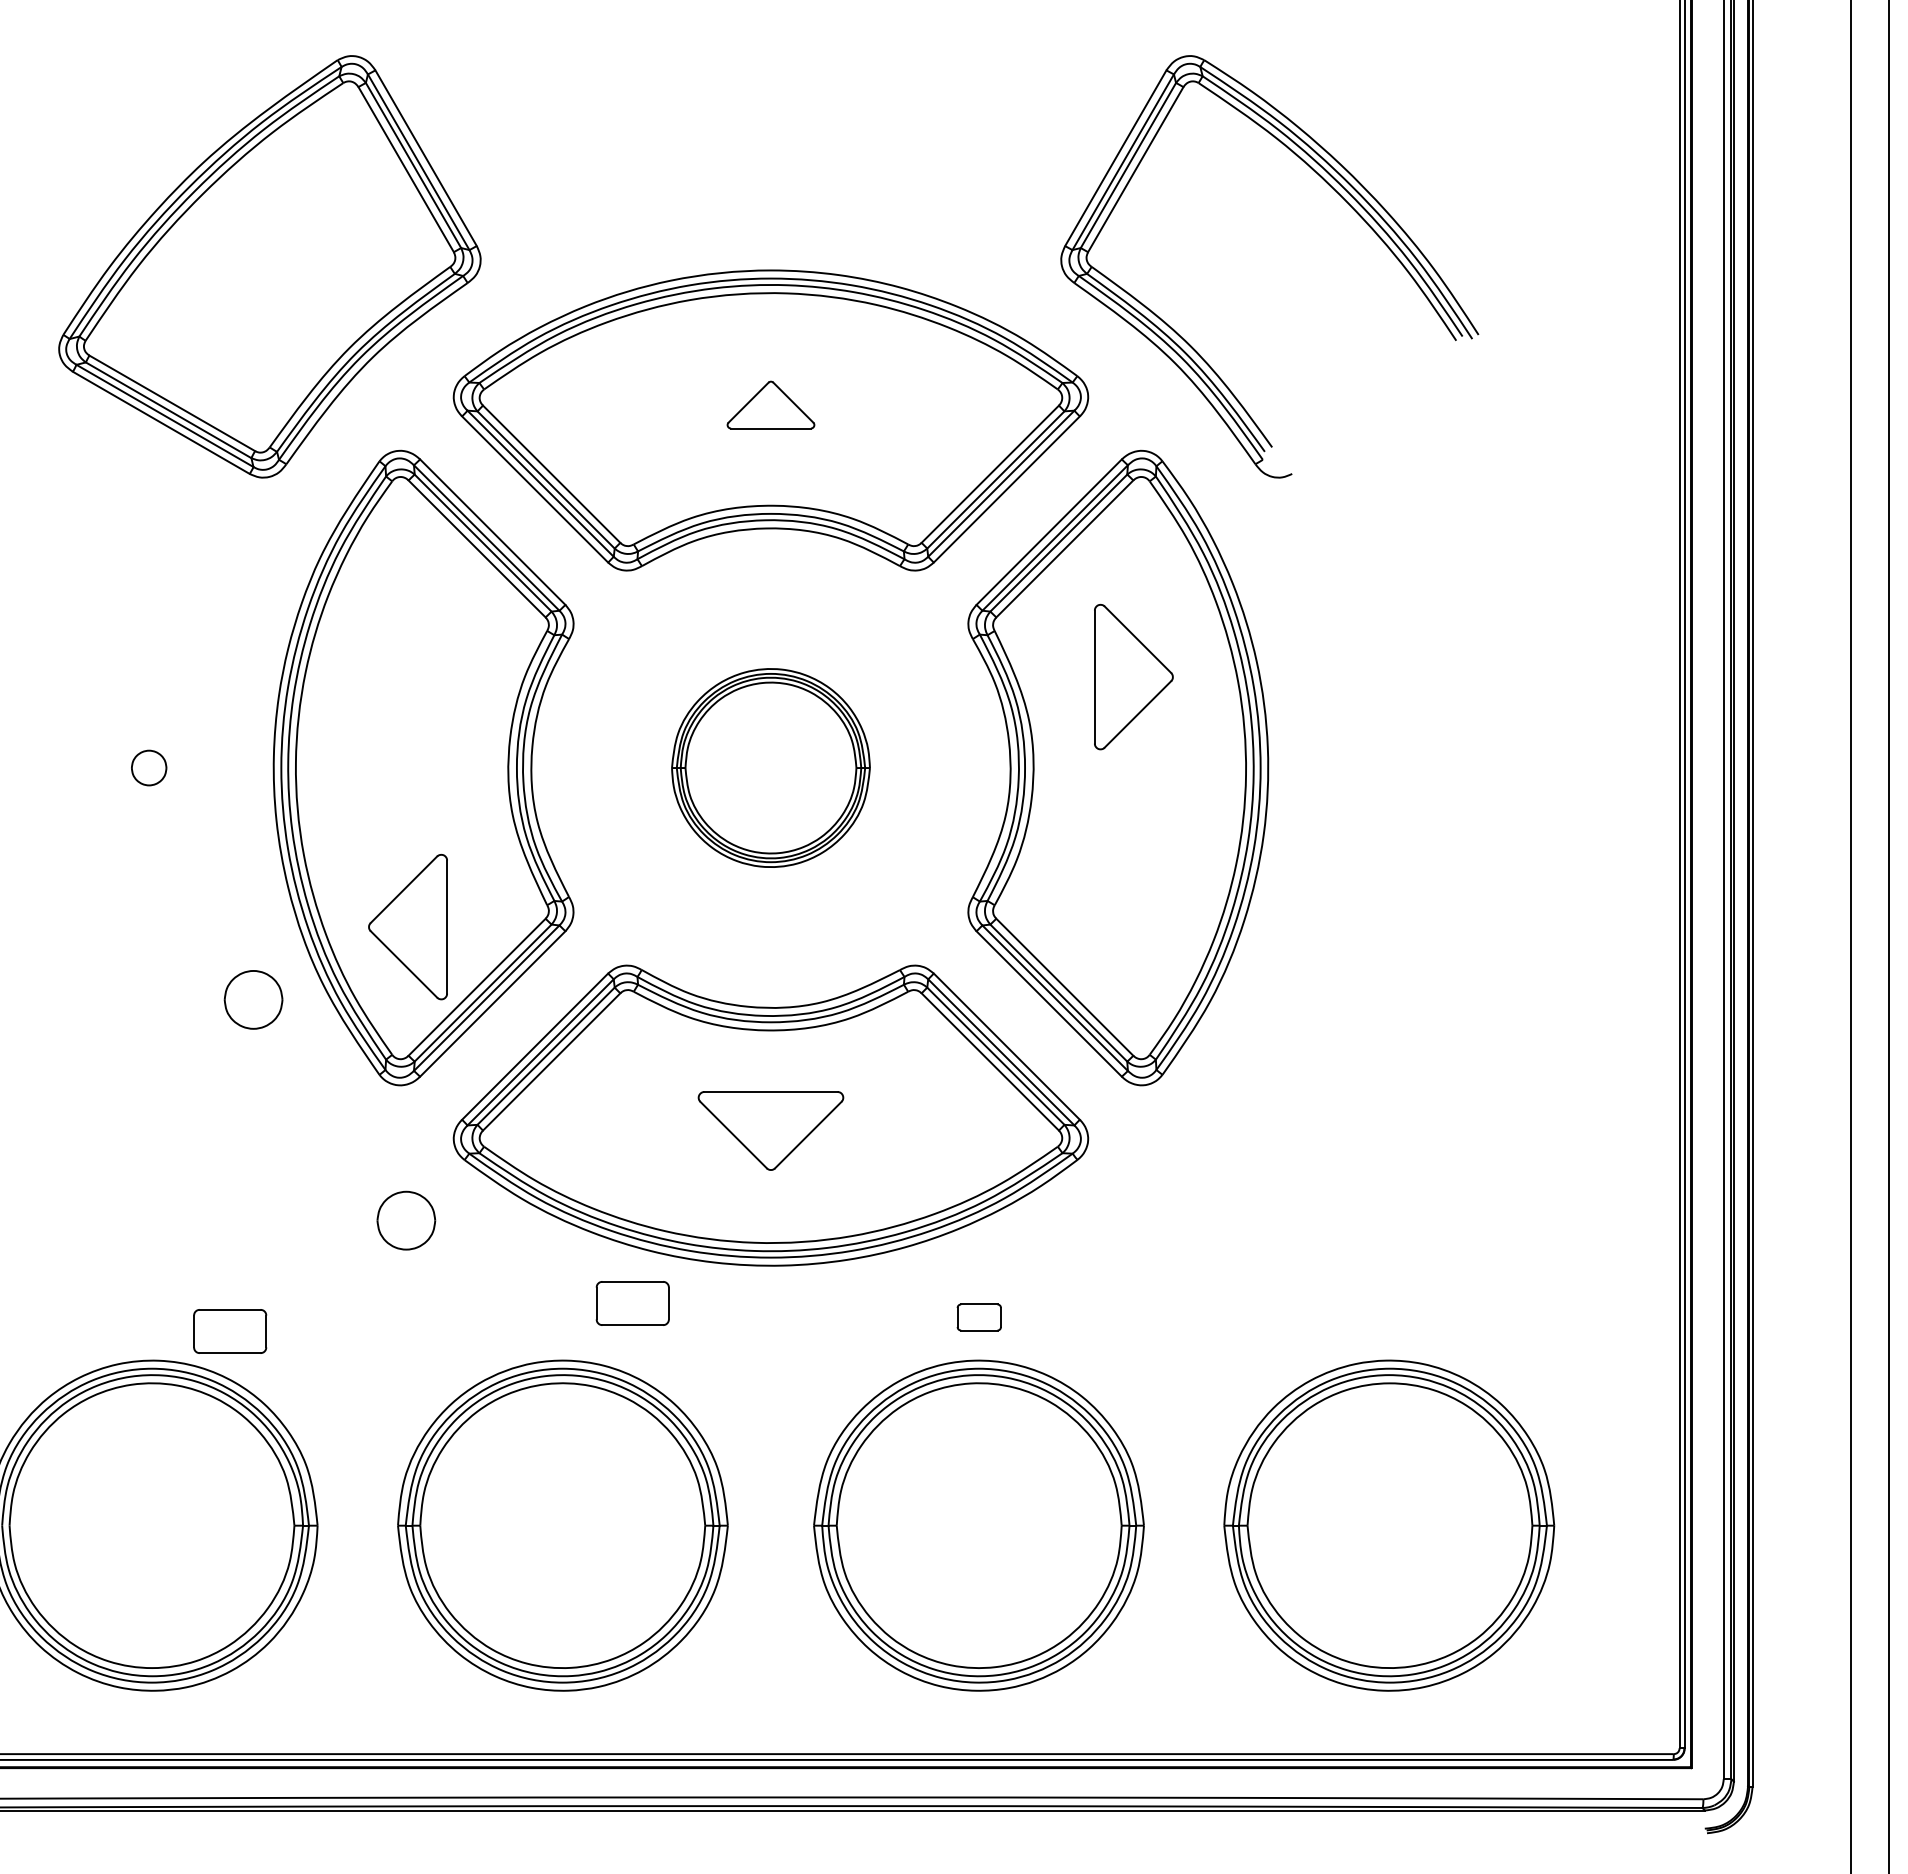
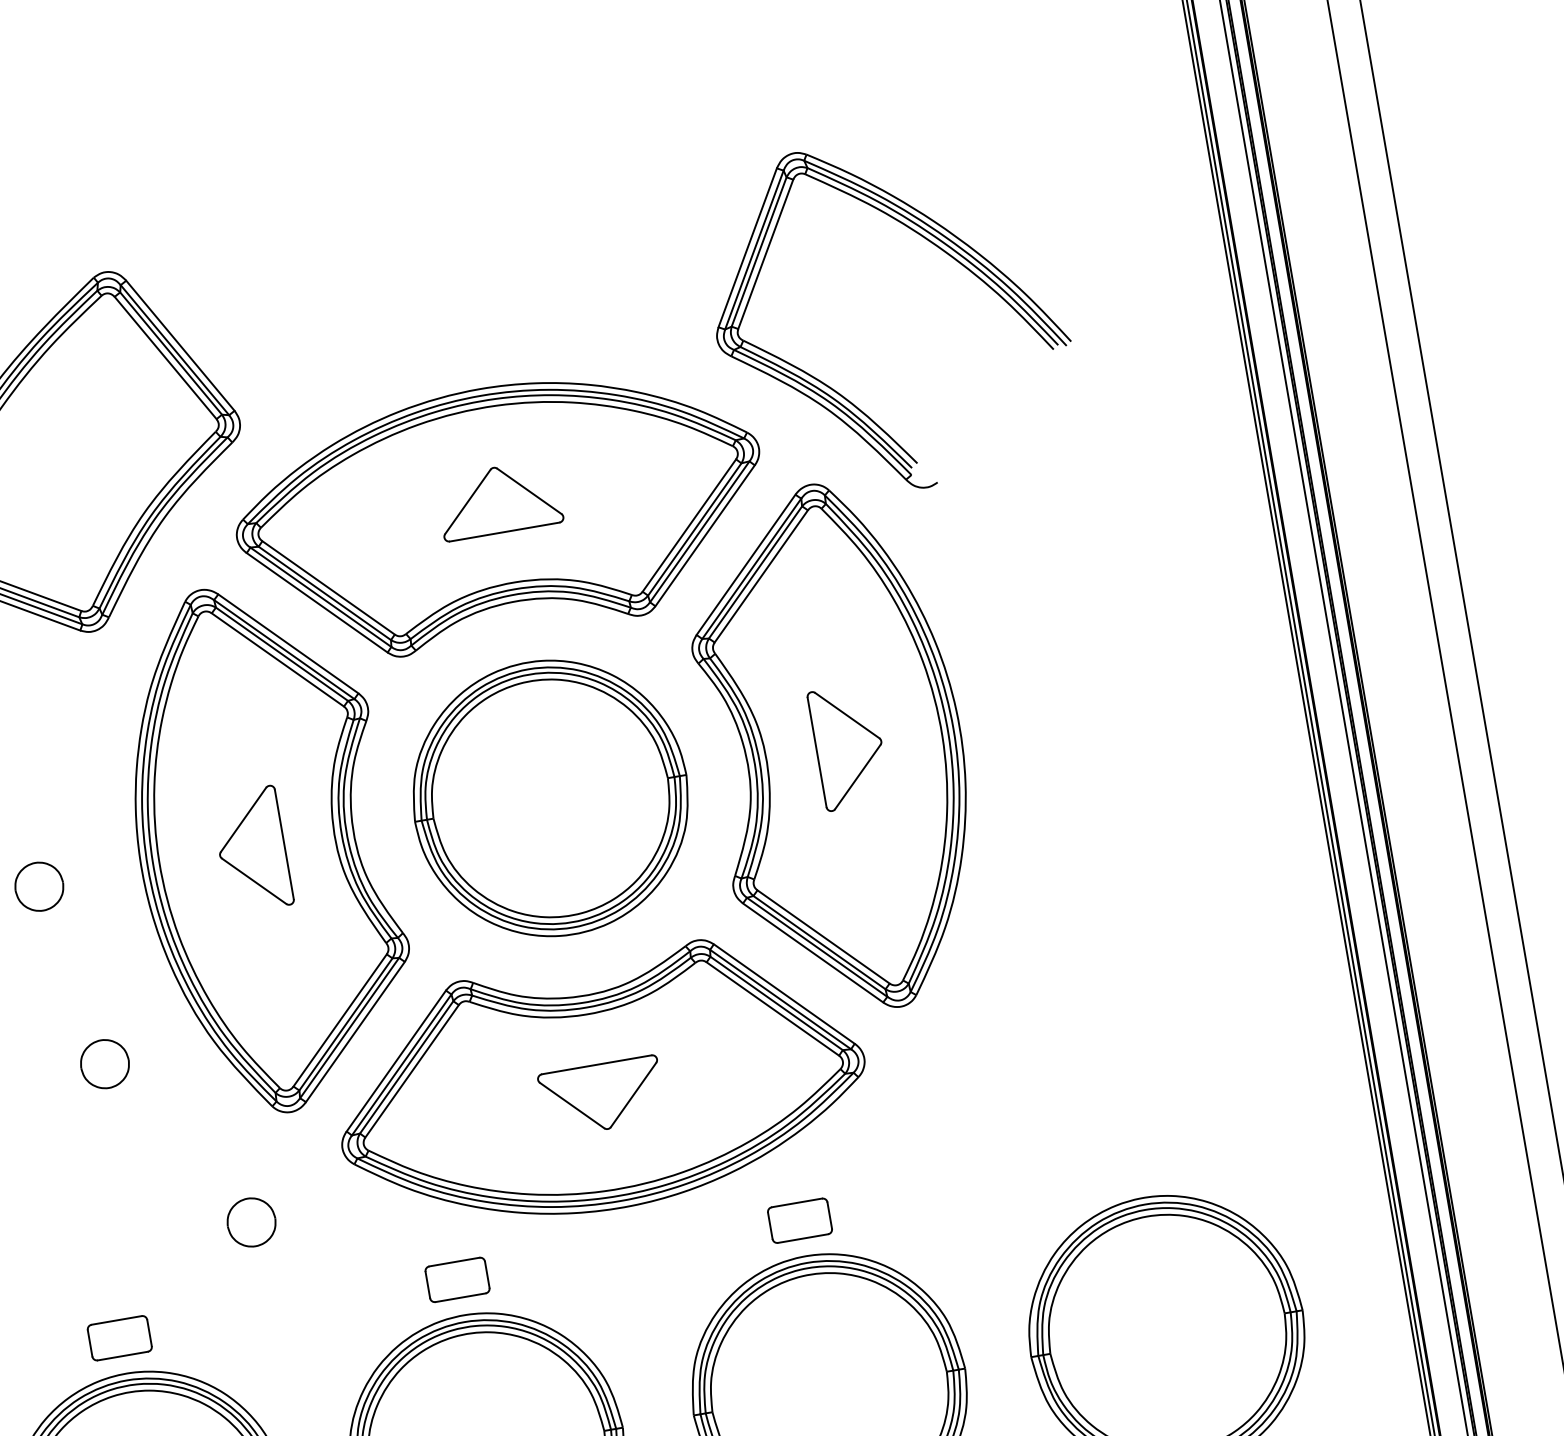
part: (770, 404) -> (498, 499), size x1.67
part: (1133, 677) -> (848, 747), moved
part: (148, 767) -> (38, 886), size x1.67
part: (770, 767) -> (550, 798), size x1.67
part: (407, 927) -> (251, 850), moved
part: (253, 999) -> (104, 1063), moved
part: (406, 1220) -> (251, 1222), moved
part: (632, 1303) -> (457, 1279), moved
part: (979, 1317) -> (800, 1220), size x1.67
part: (230, 1331) -> (120, 1338), moved

